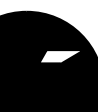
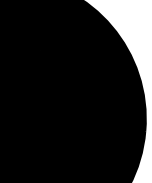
fill: (61, 56) -> (71, 64), added

